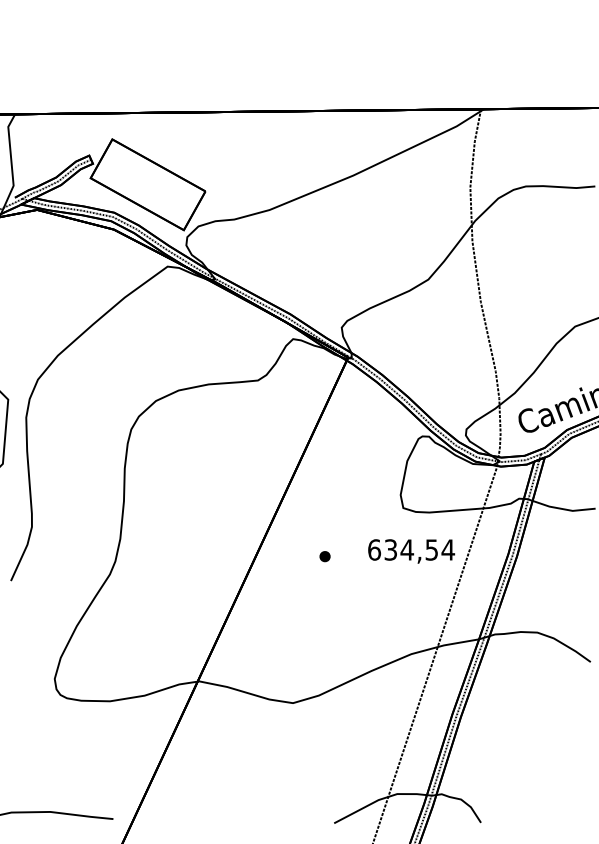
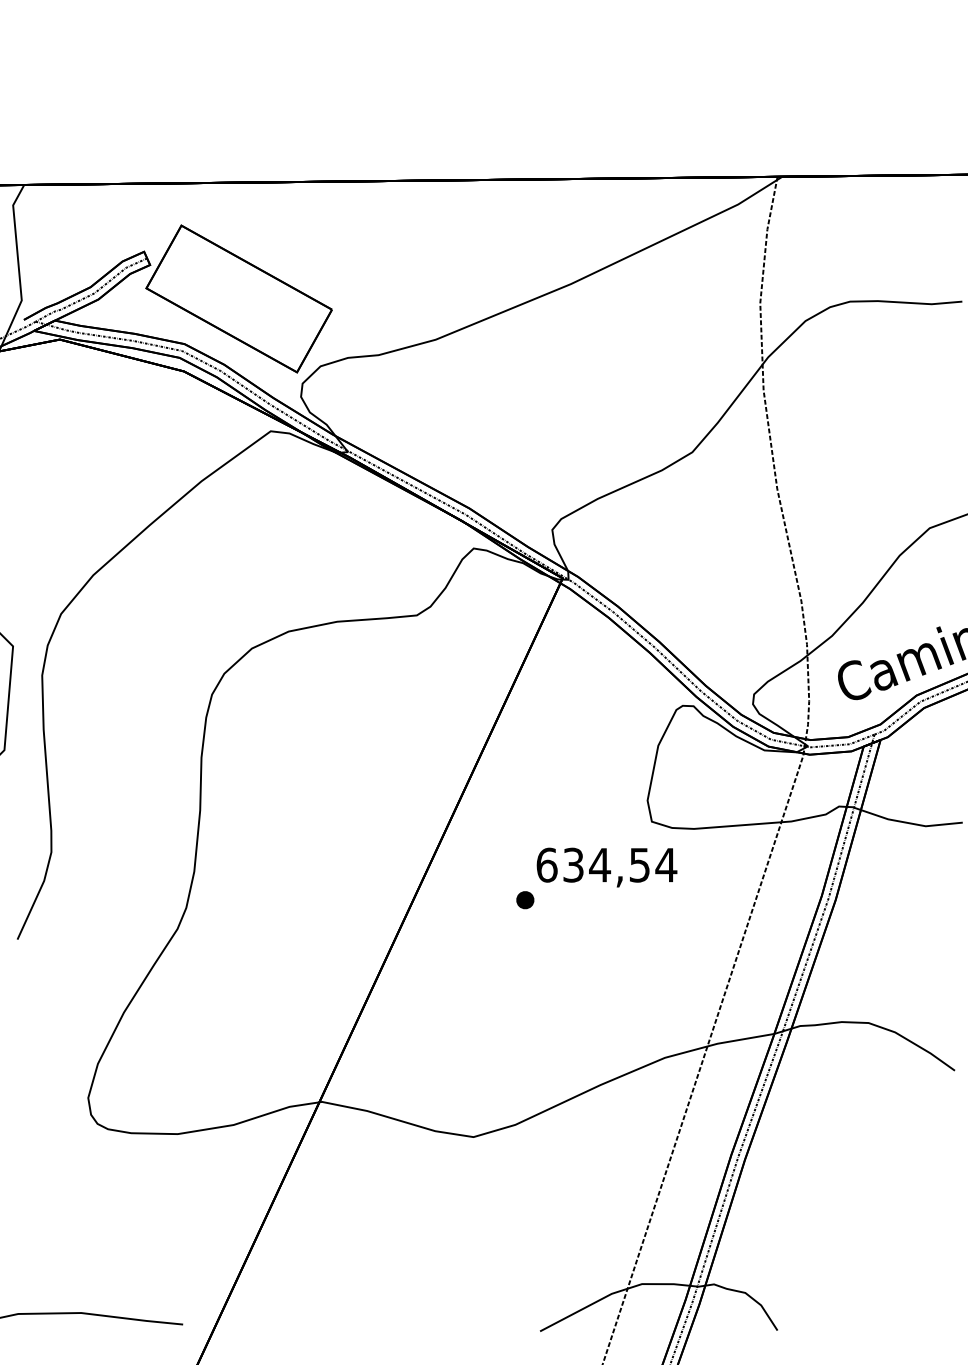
text: (411, 551) -> (606, 867), moved

